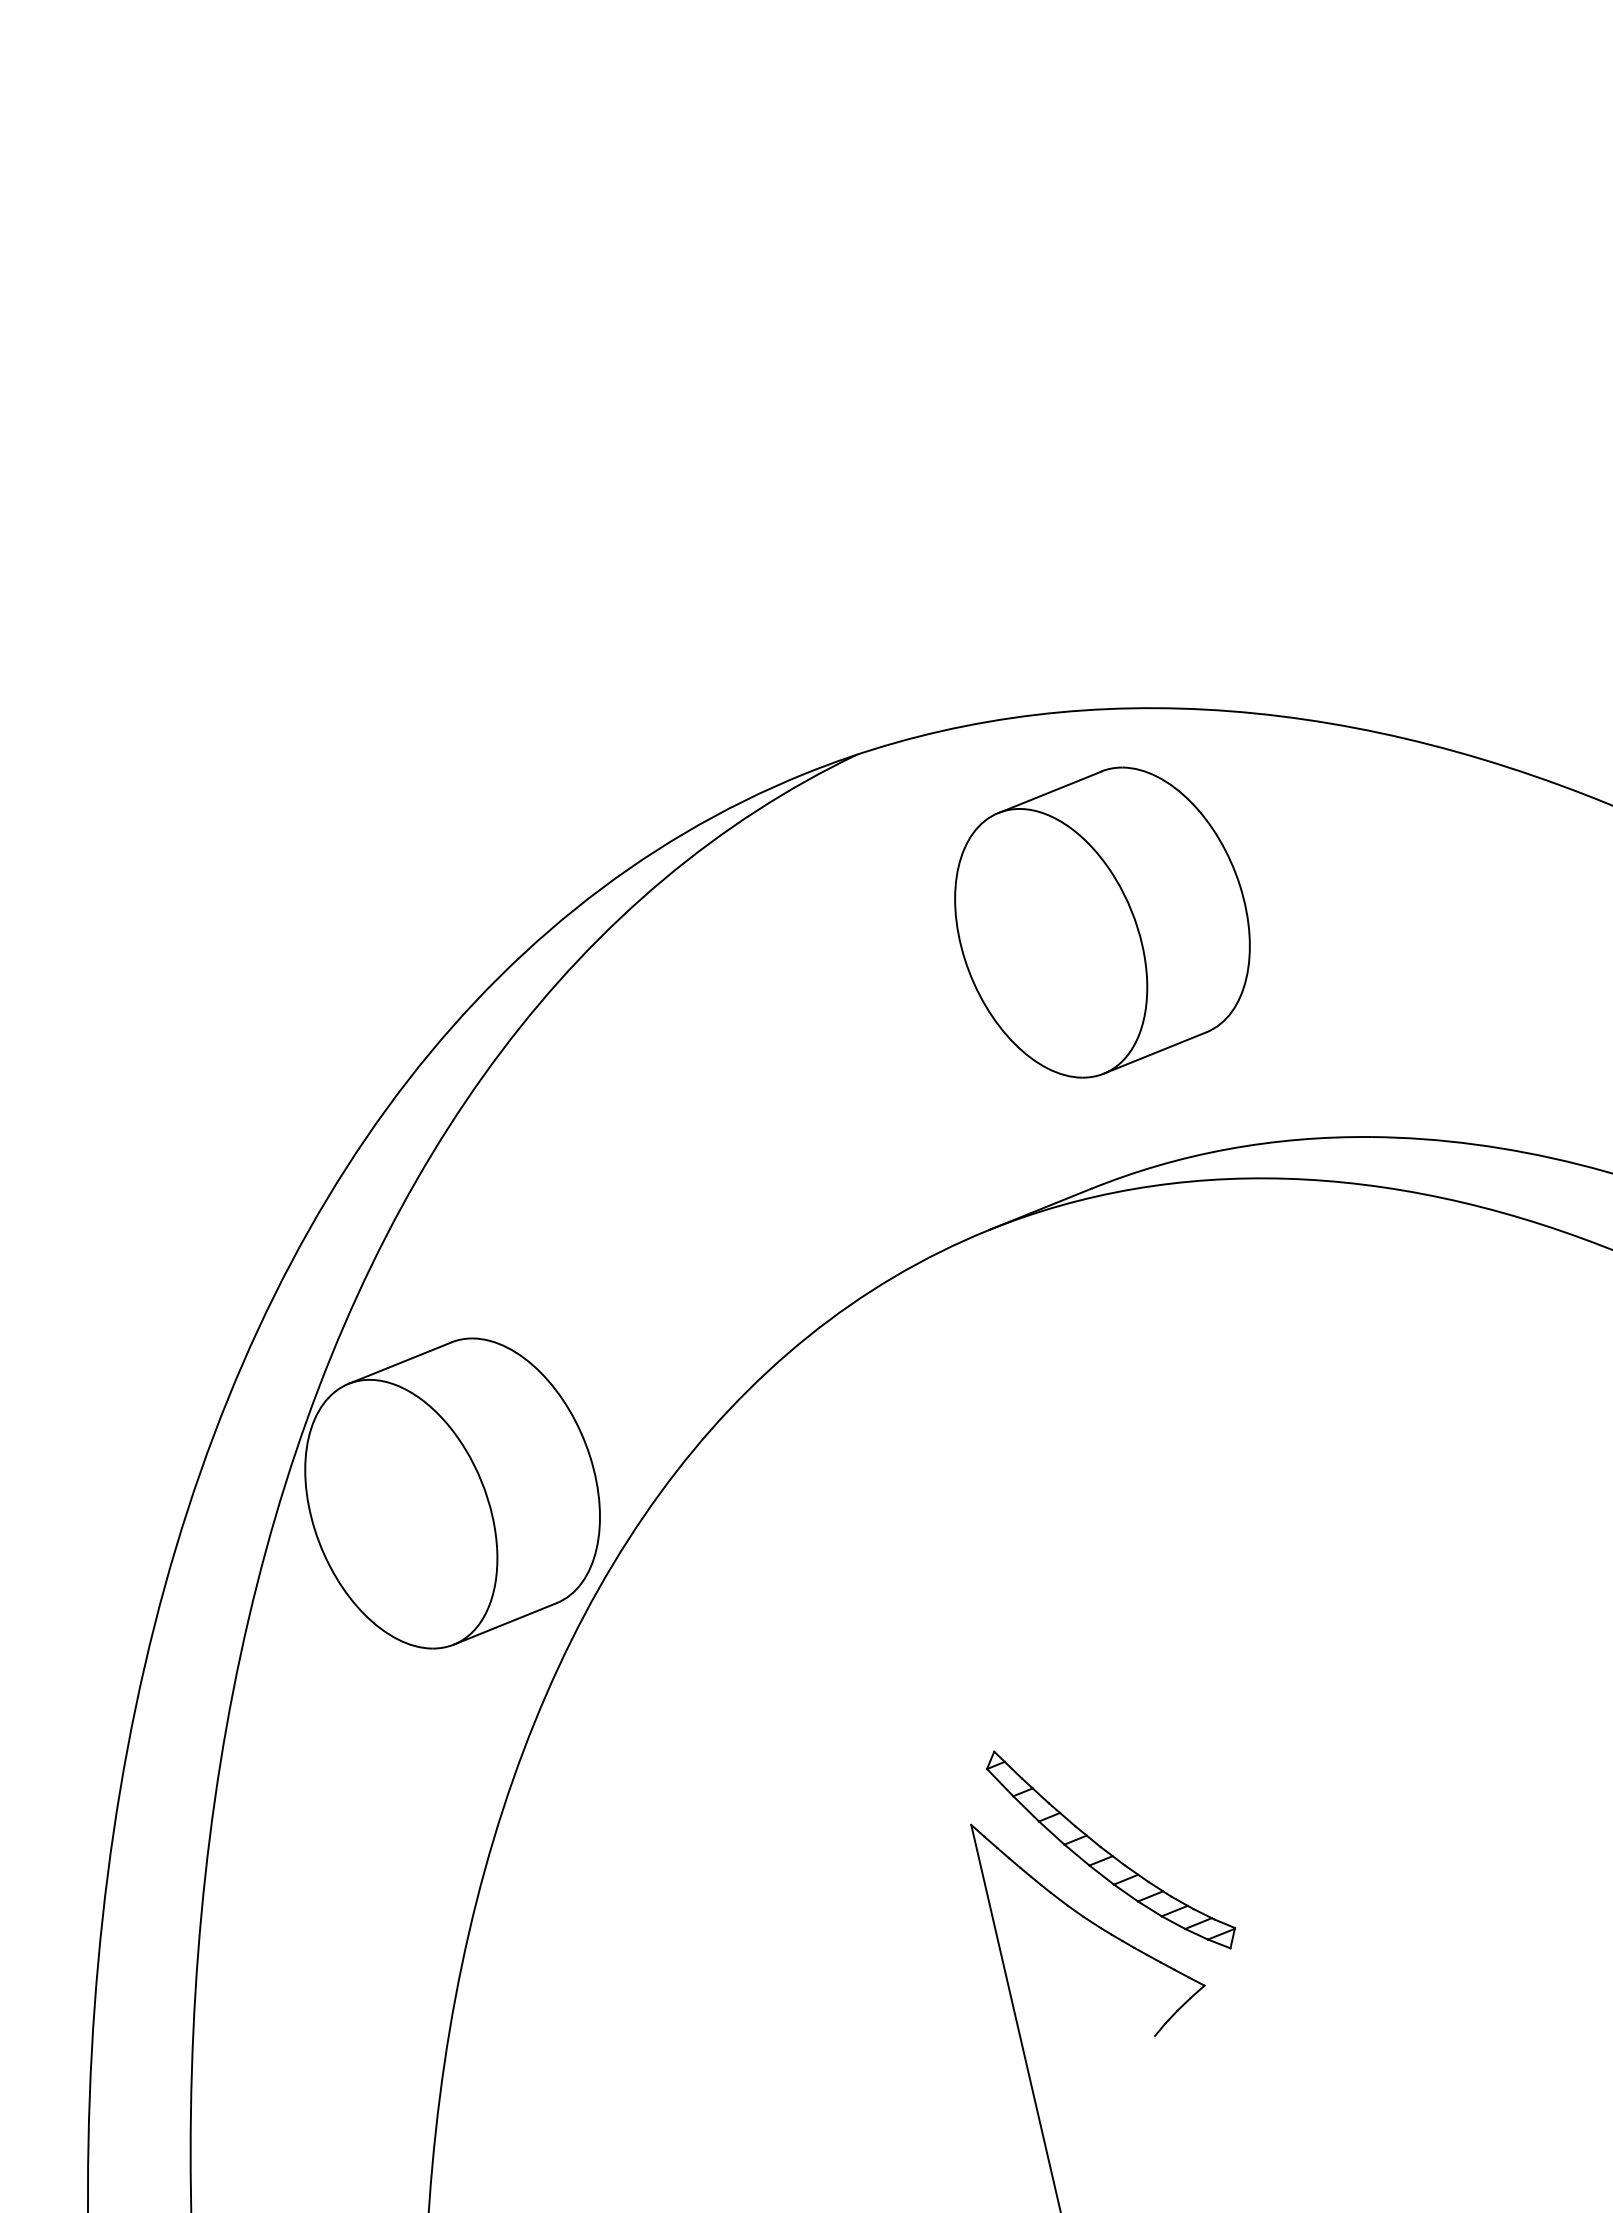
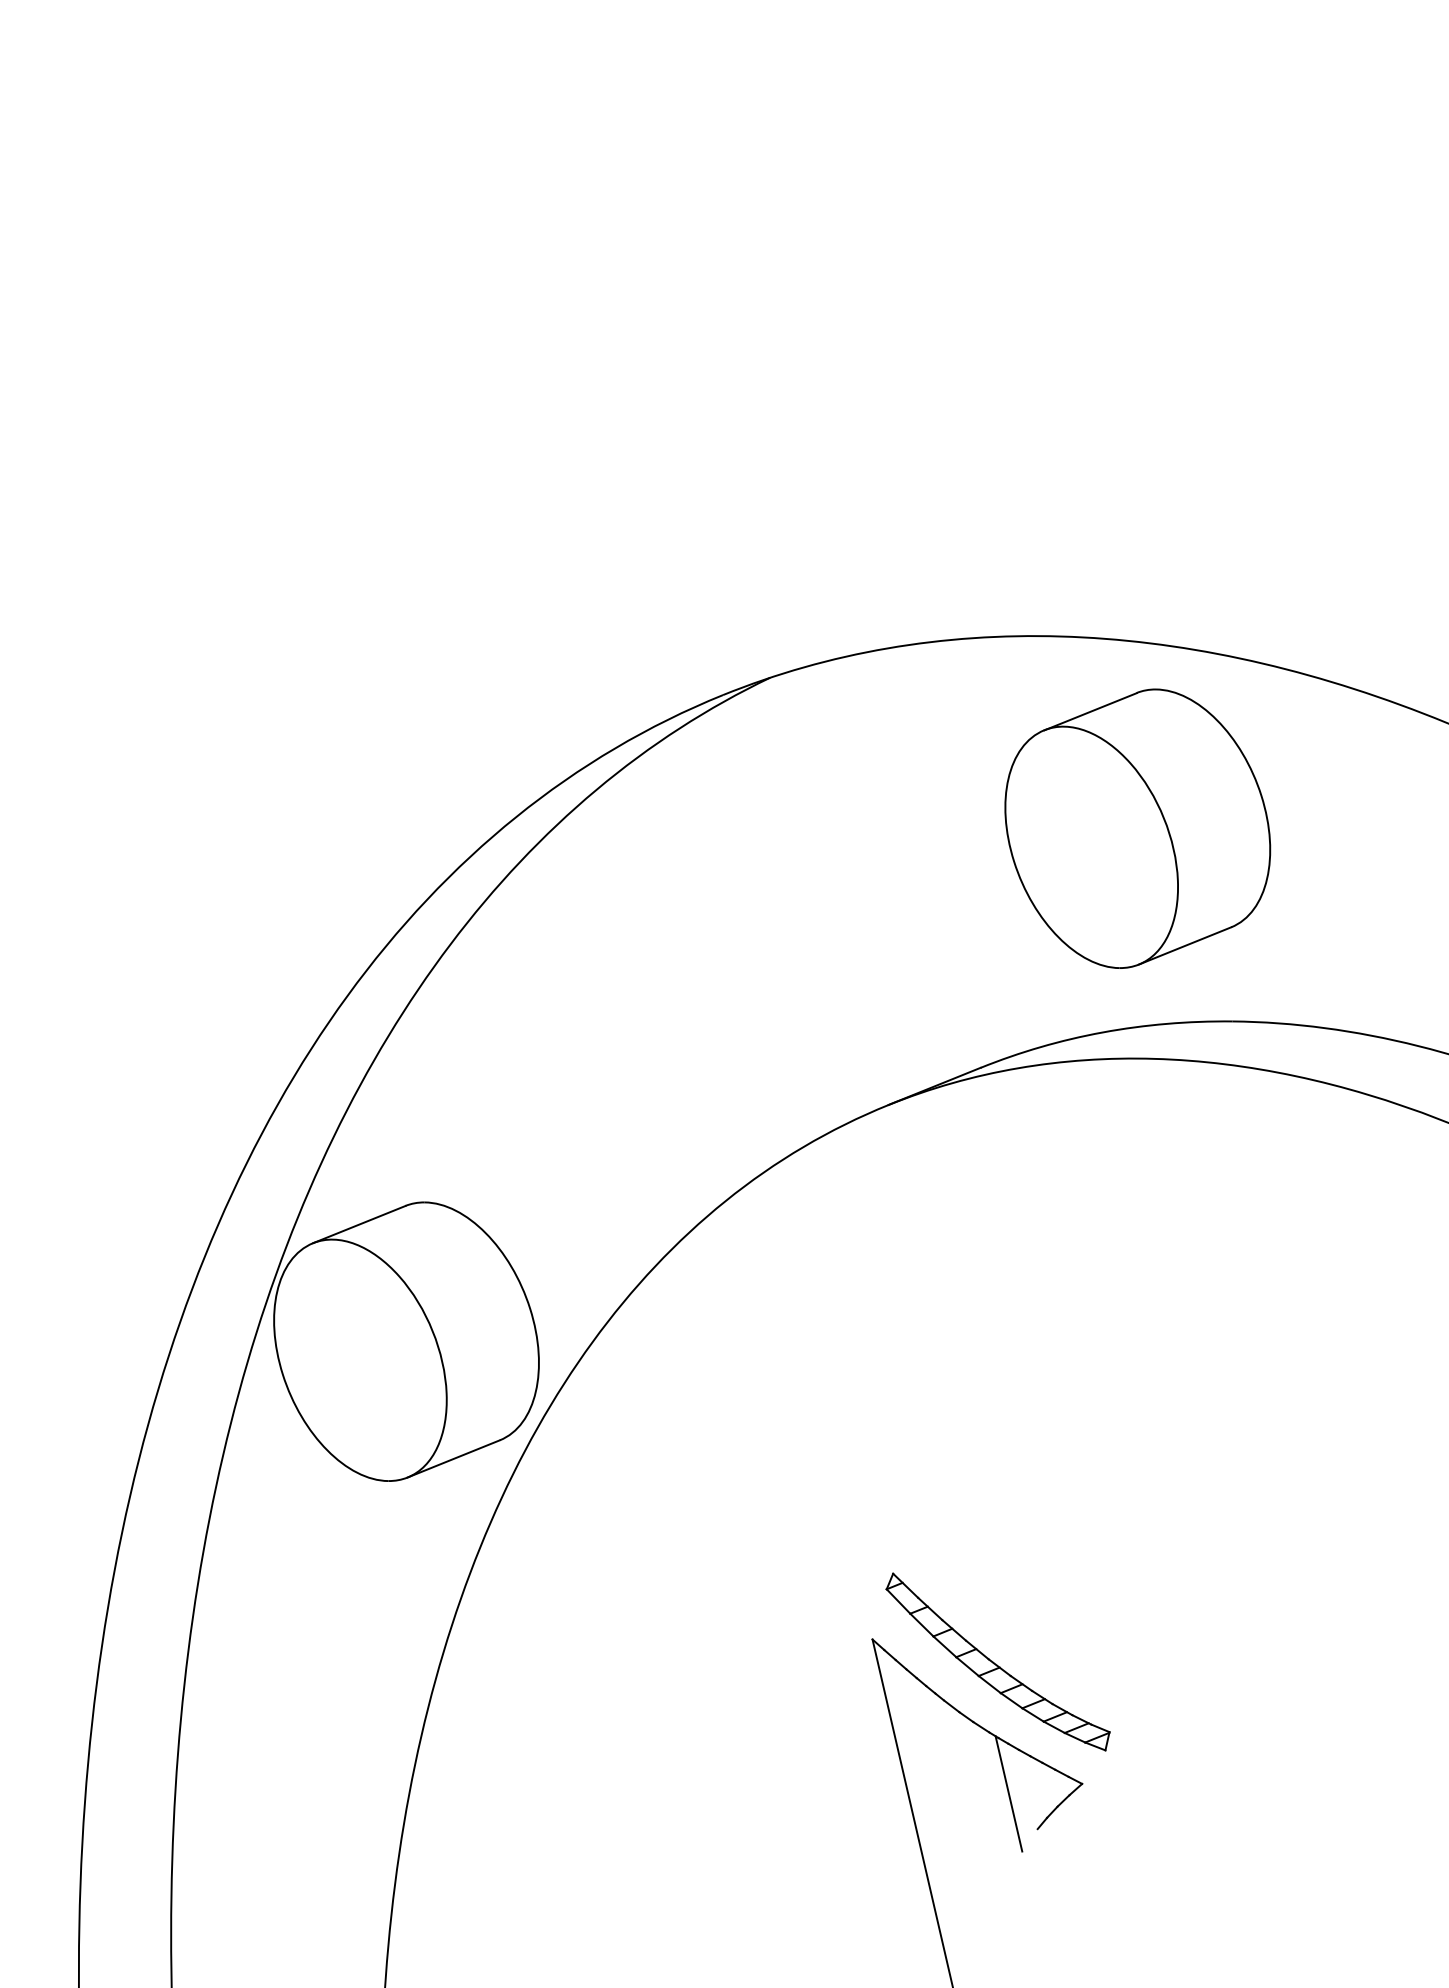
part: (1102, 922) -> (1137, 828), moved
line: (1122, 1996) -> (1008, 1793), added

